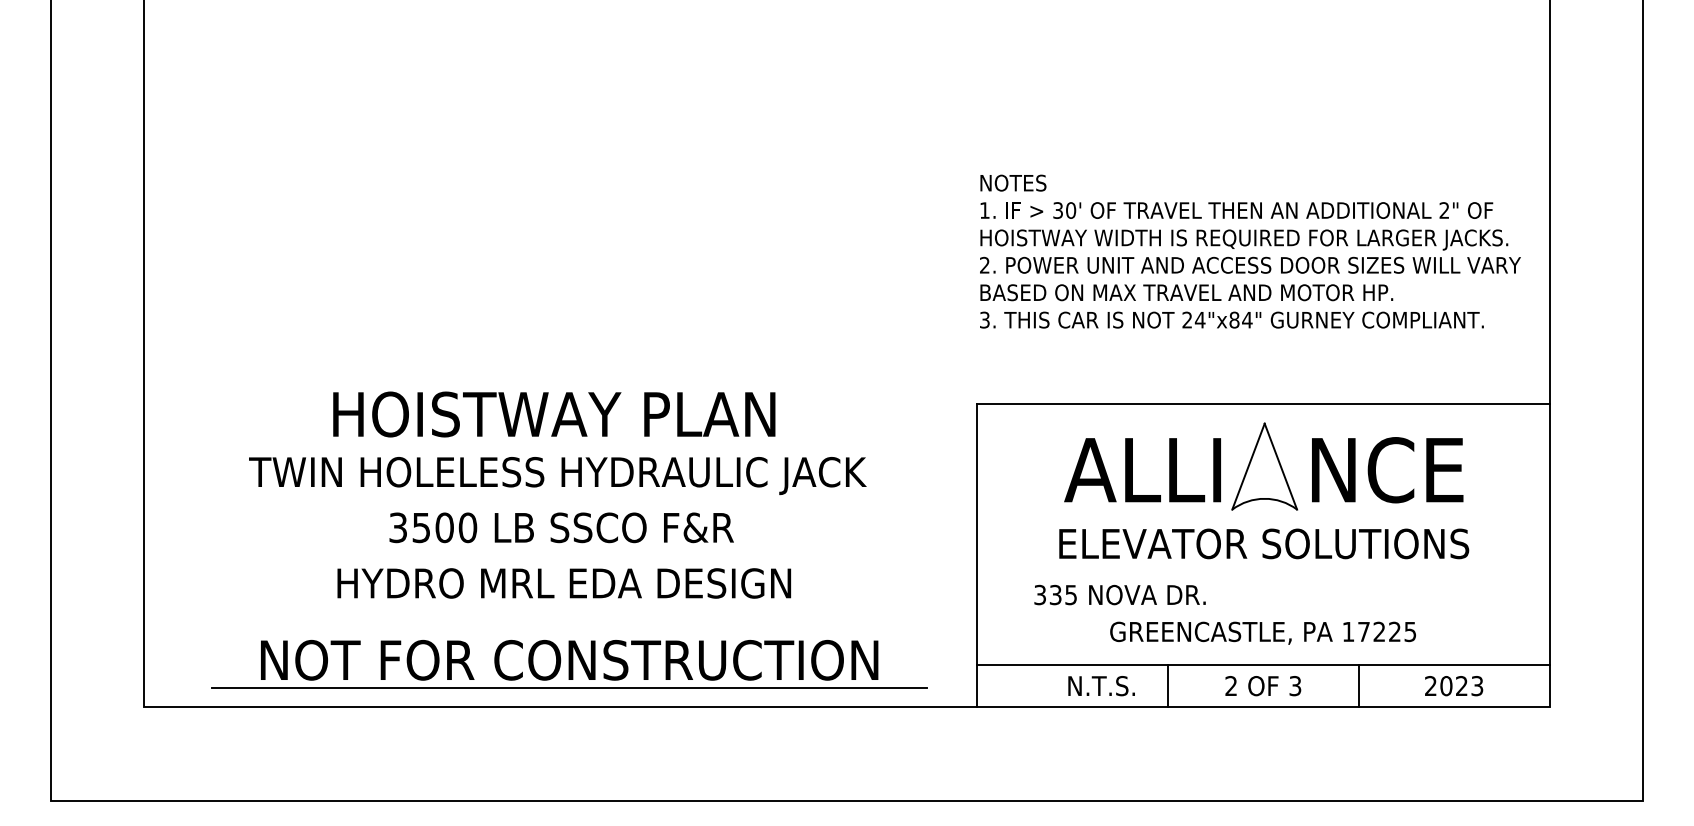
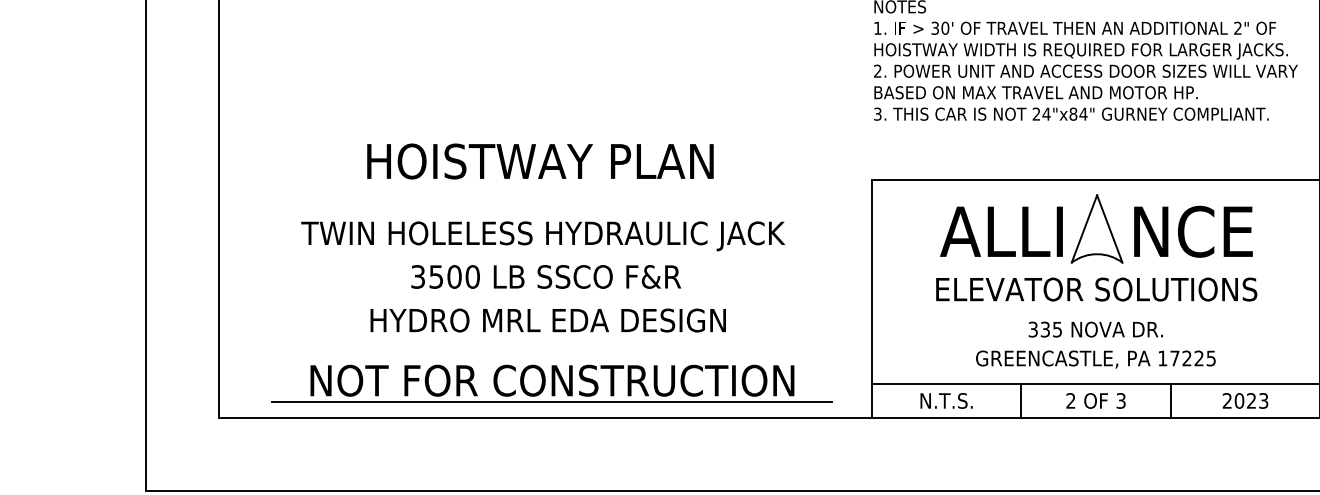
text: (554, 414) -> (540, 161), moved
text: (1119, 594) -> (1095, 329), moved
text: (1101, 686) -> (946, 401), moved

